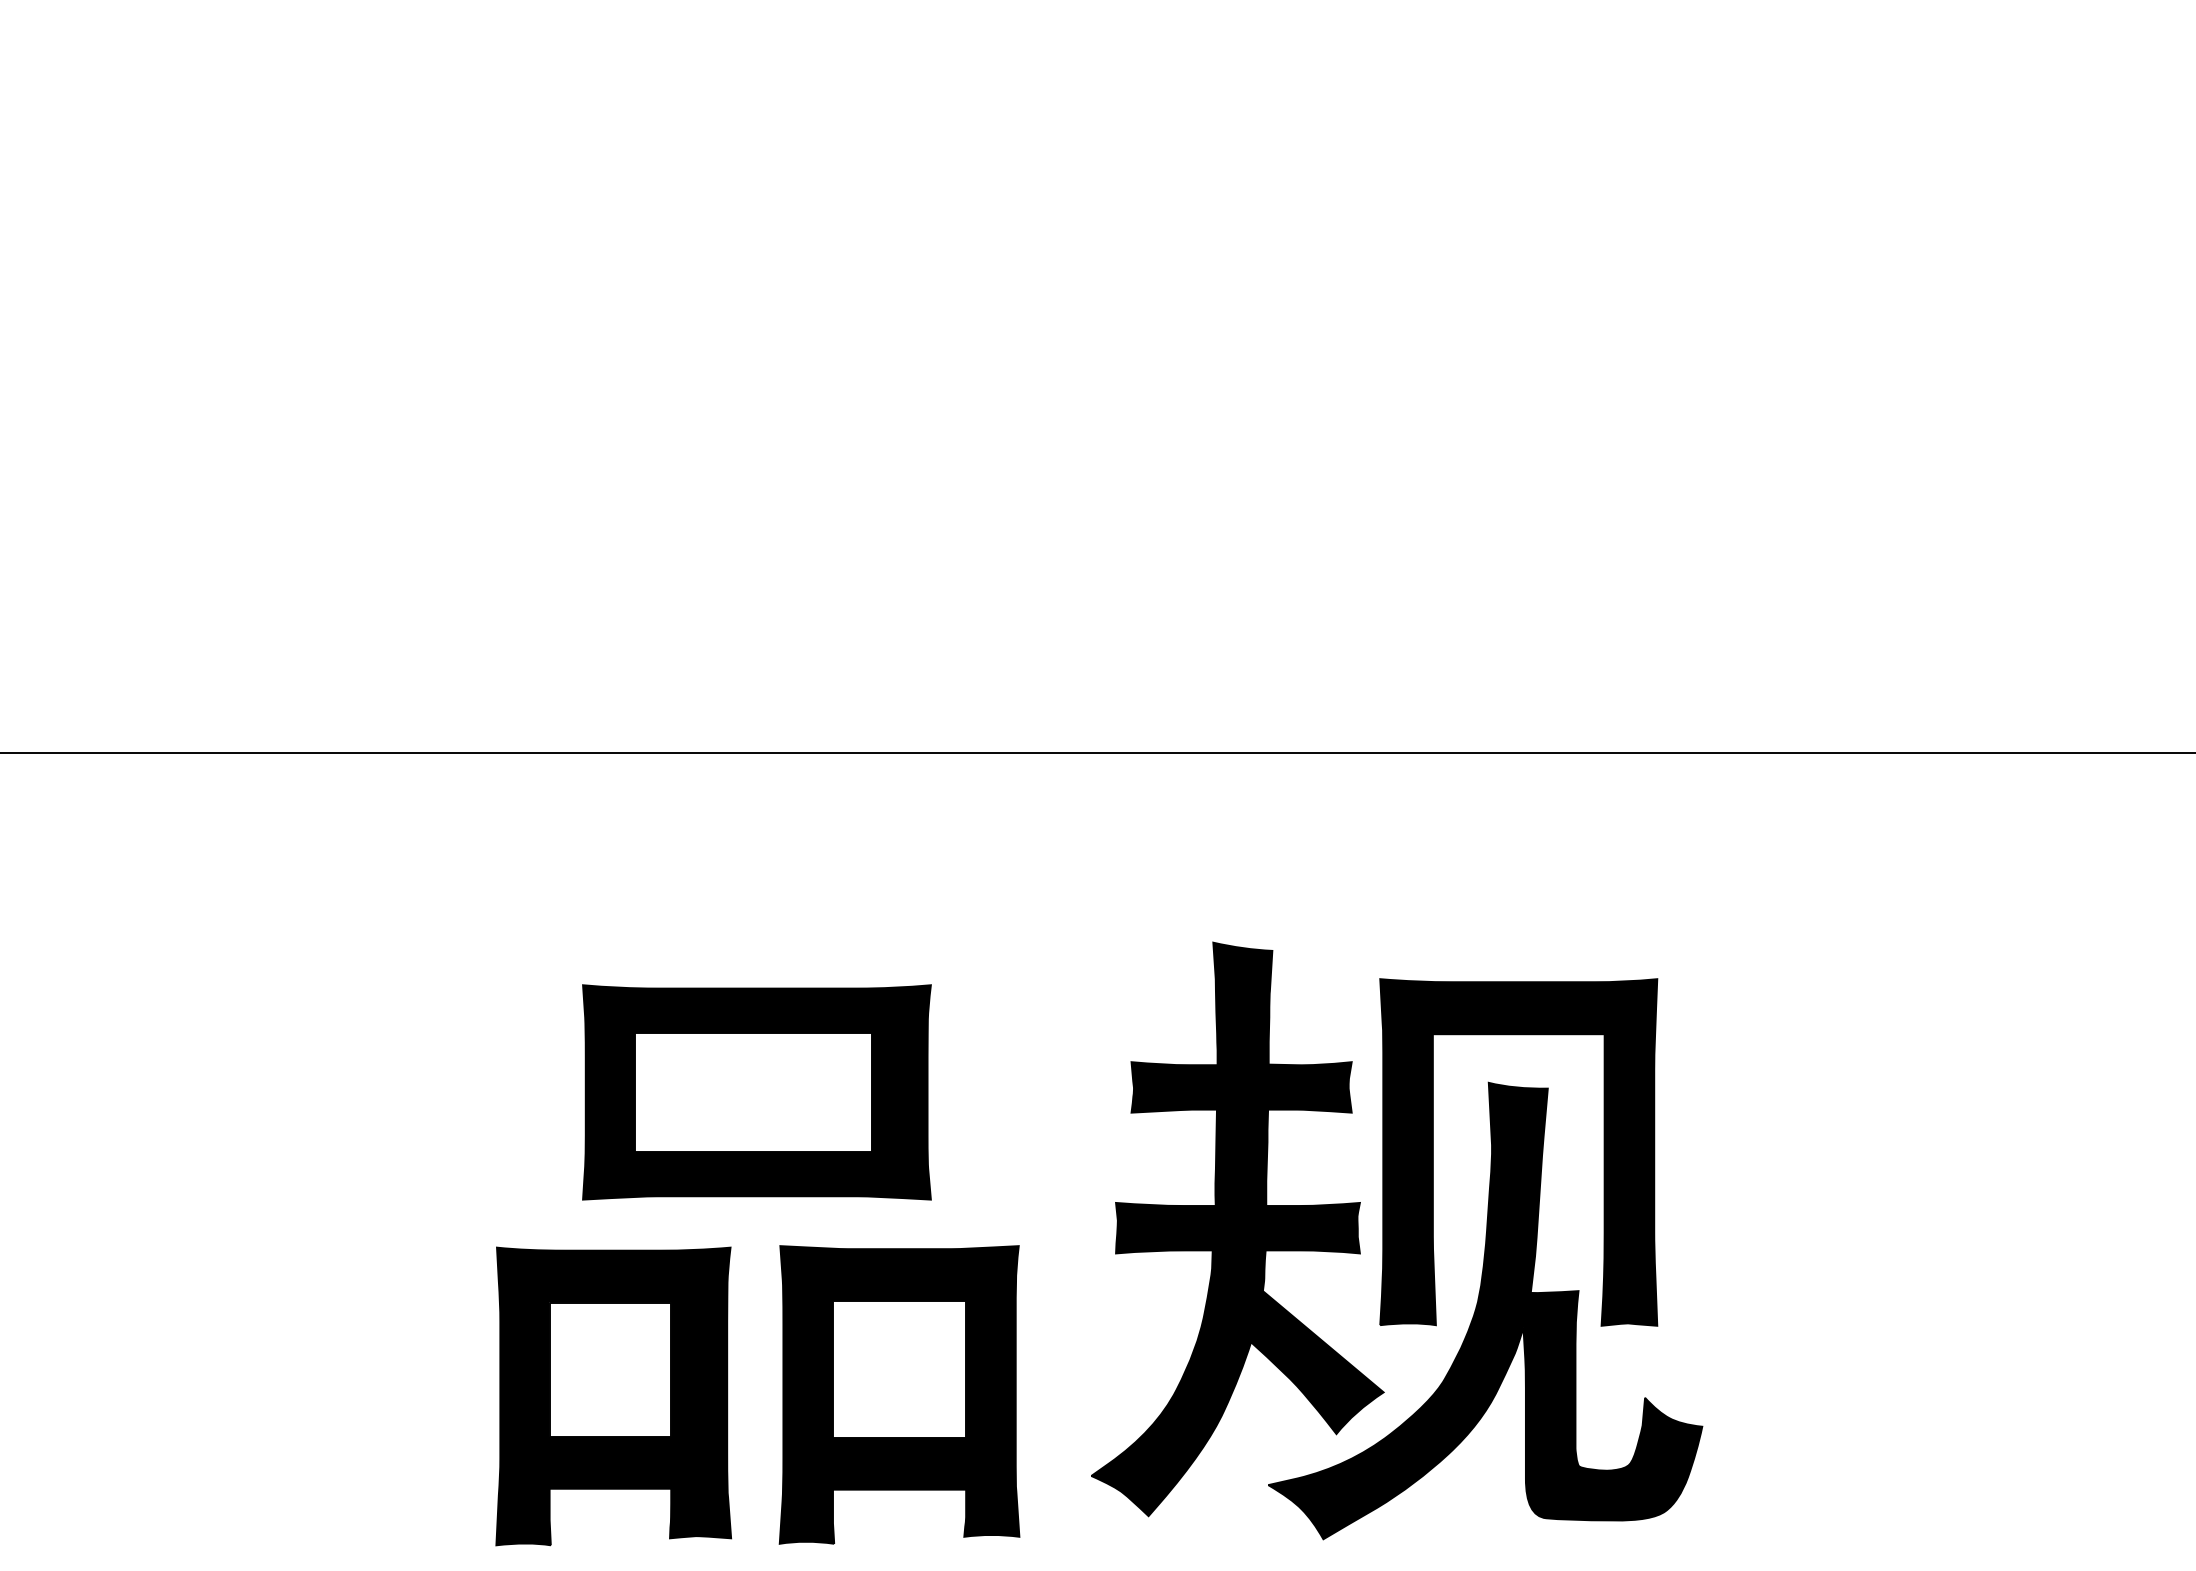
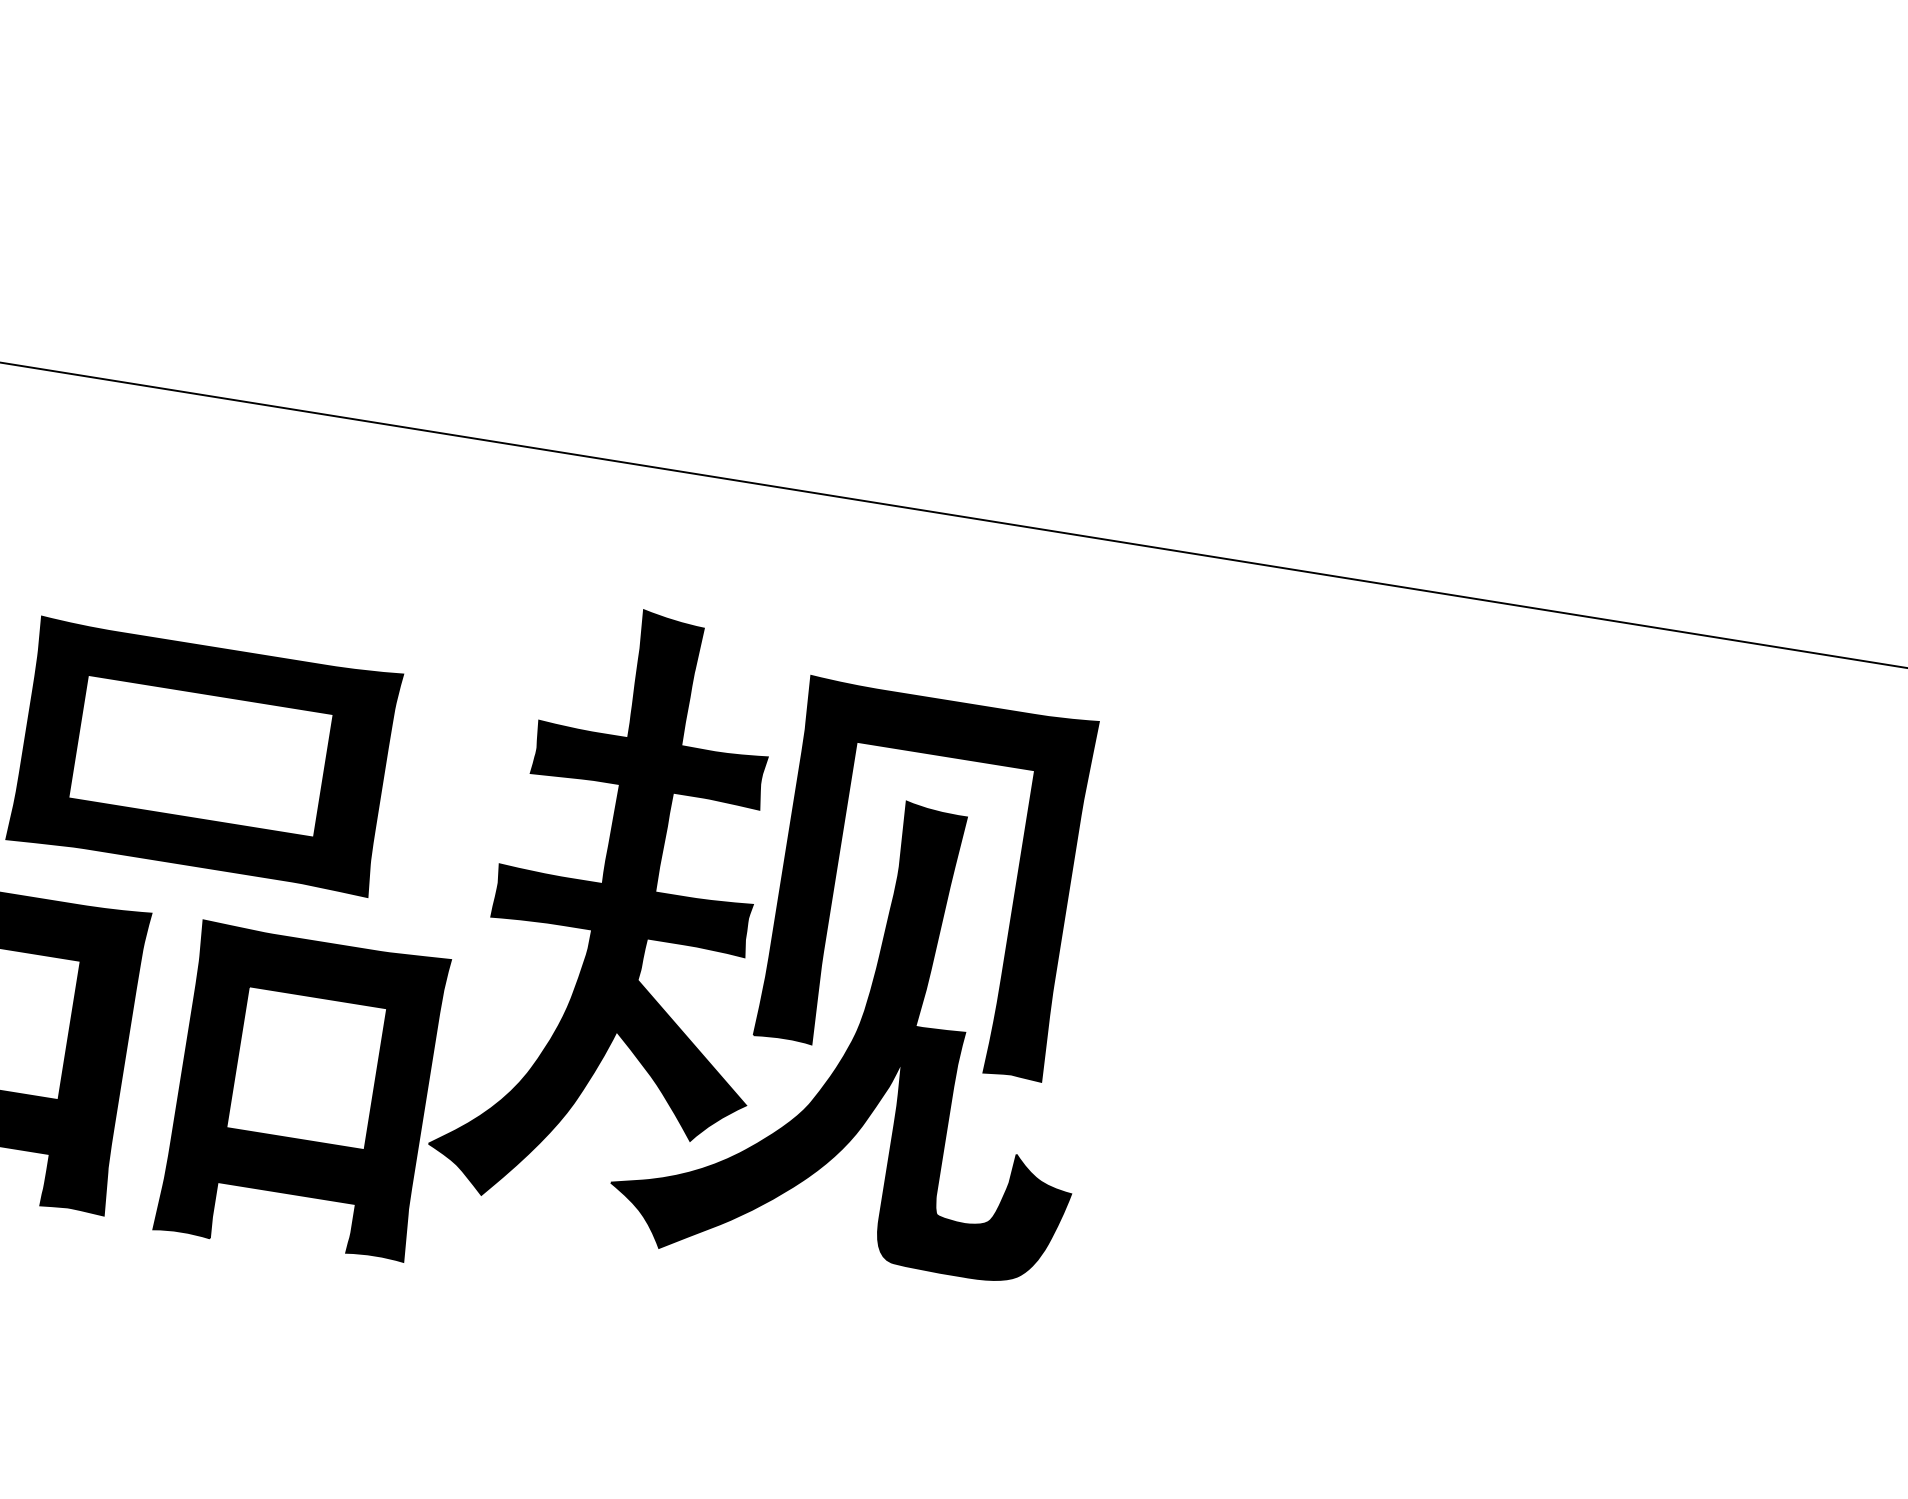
part: (1397, 1240) -> (785, 950), moved

